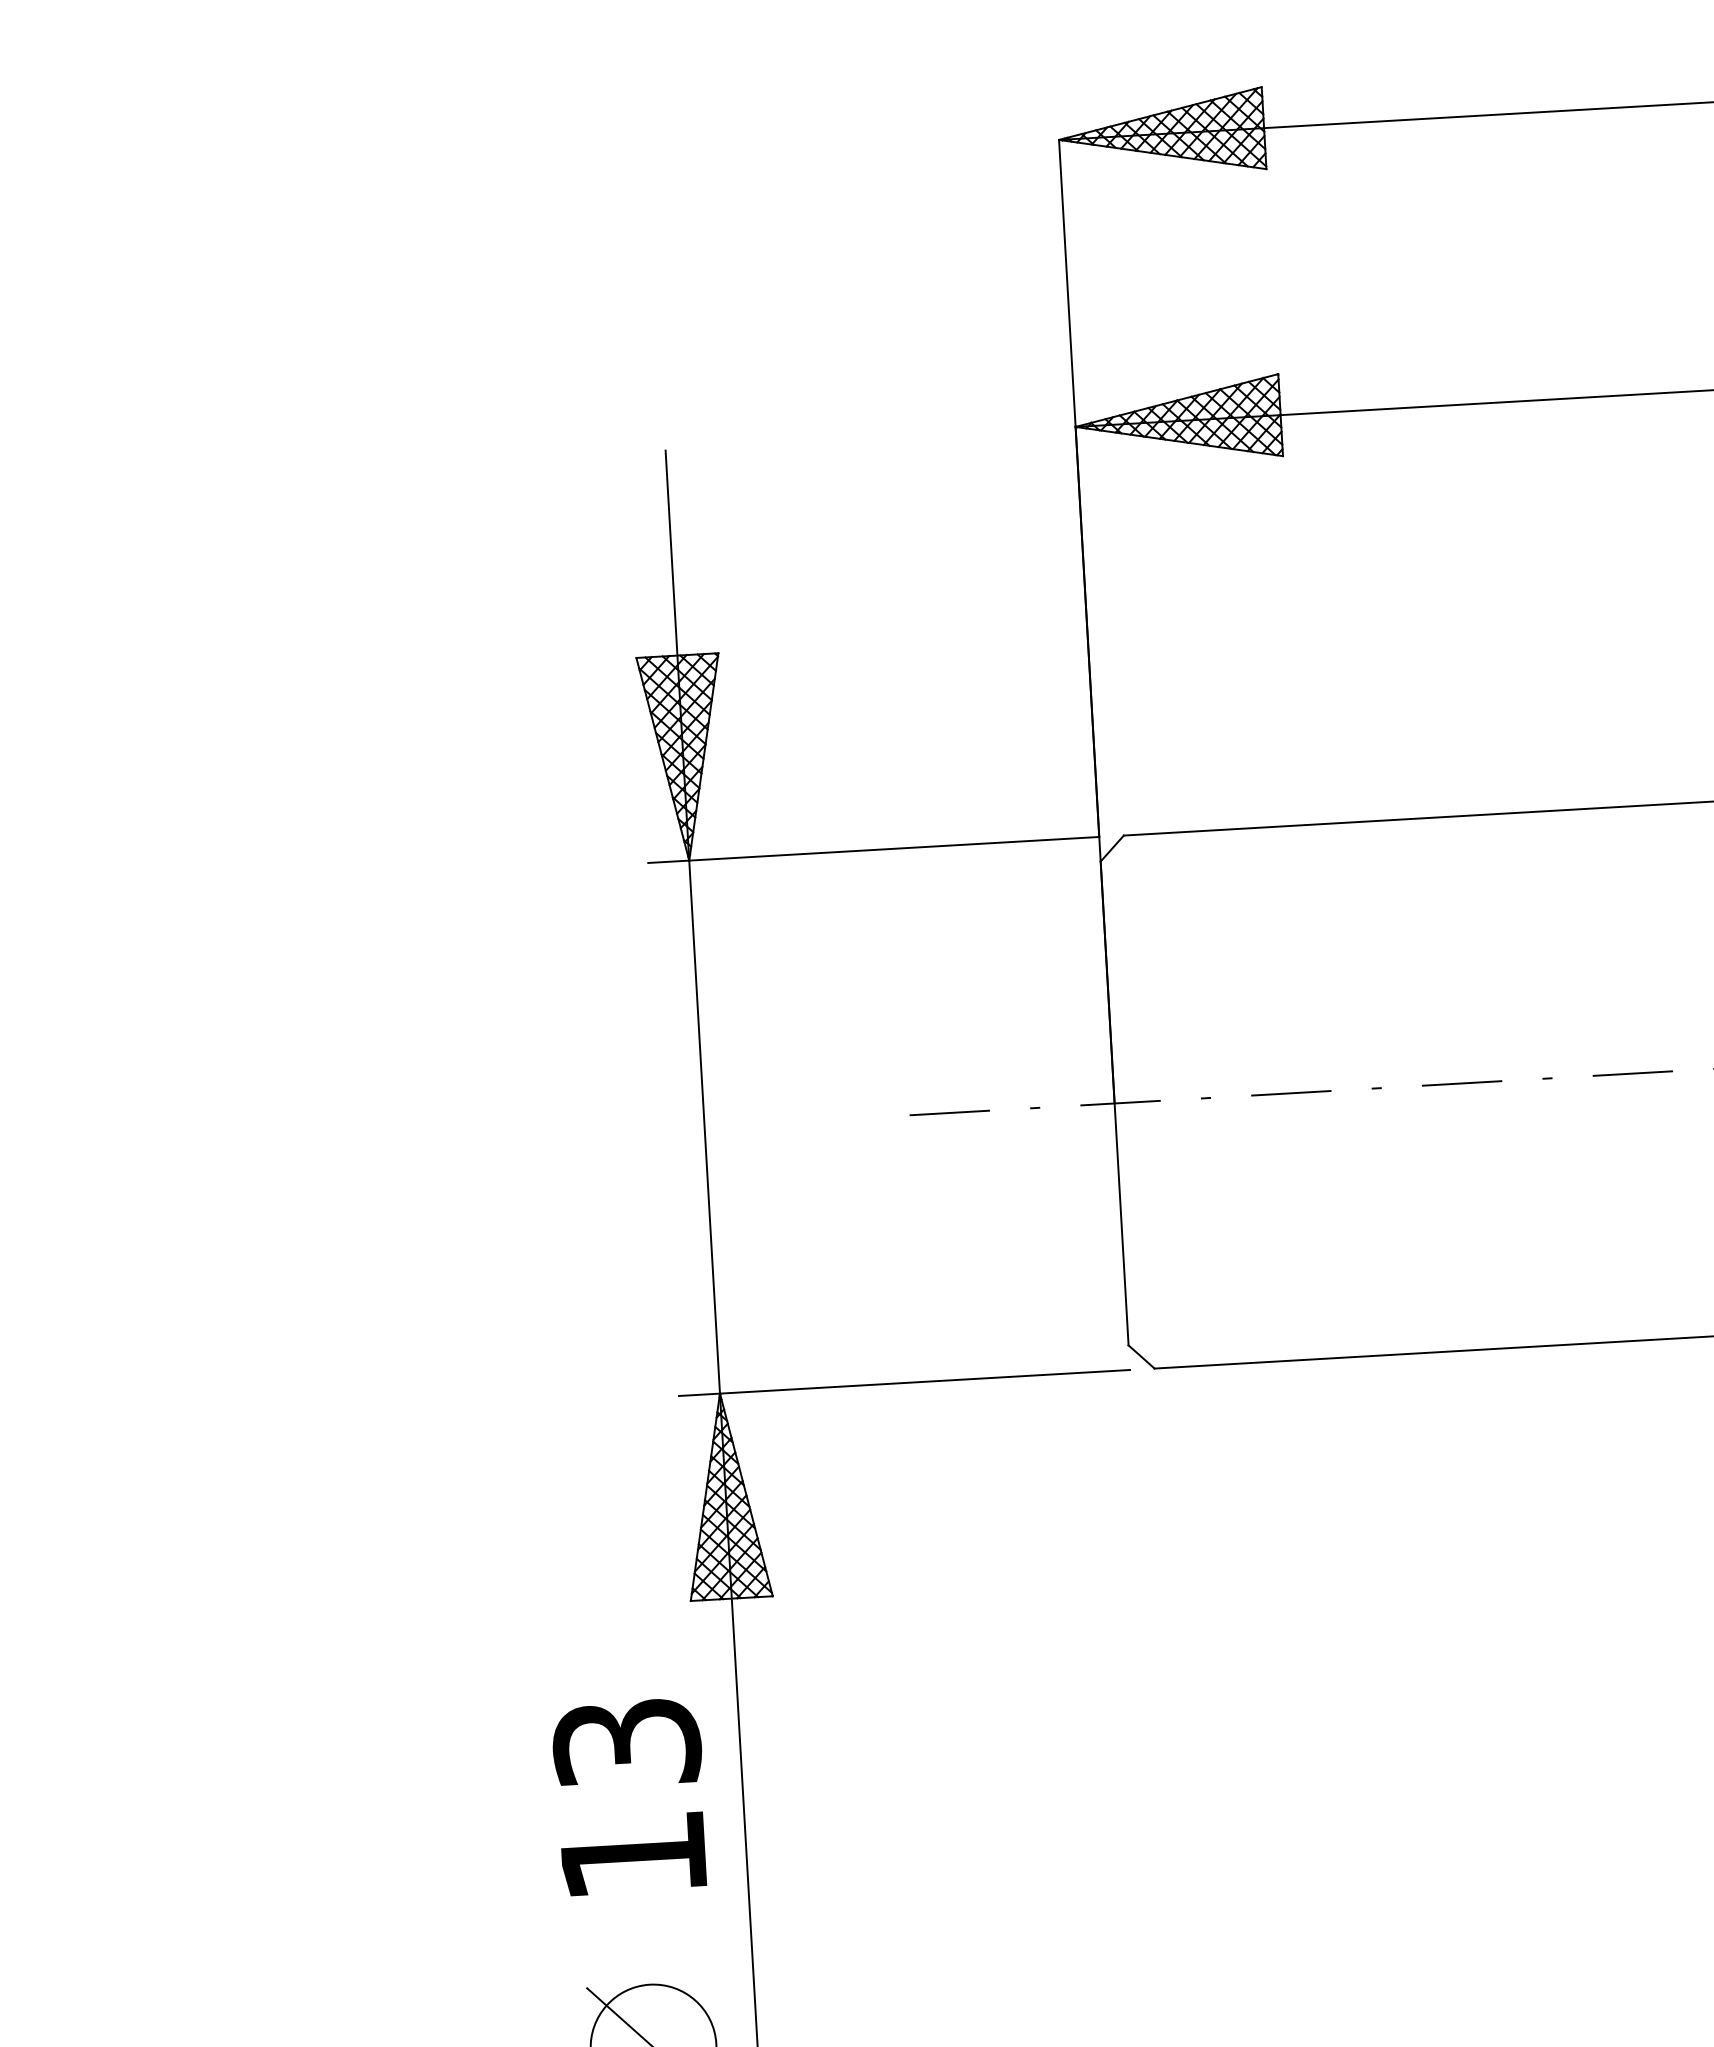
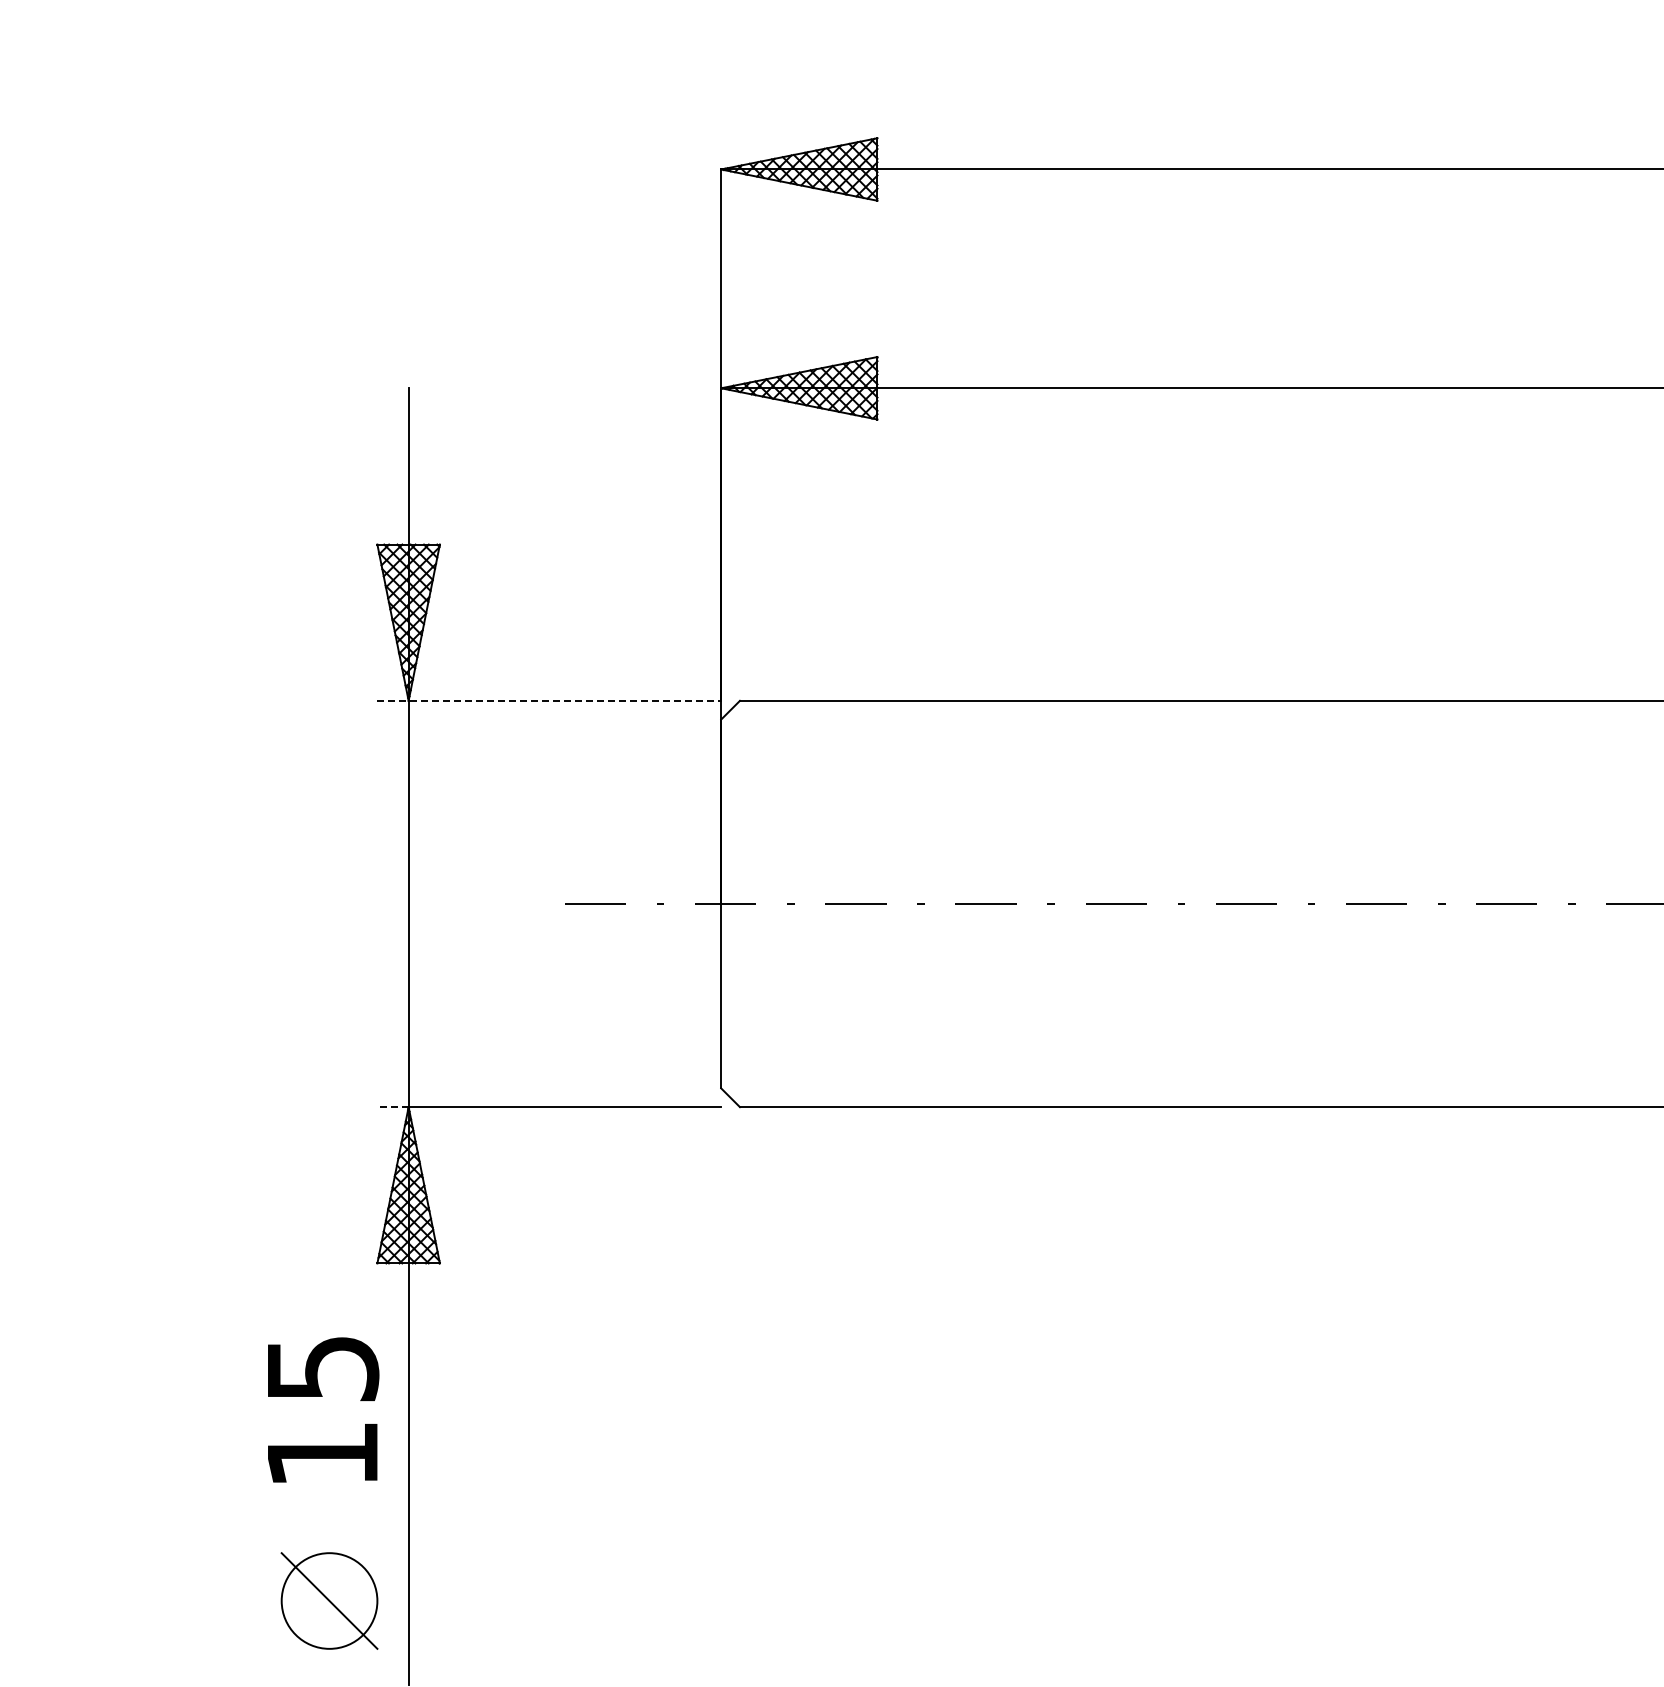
line: (873, 849) -> (549, 700), solid -> dashed
line: (700, 1395) -> (393, 1107), solid -> dashed
text: (626, 1742) -> (322, 1368), 13 -> 15

